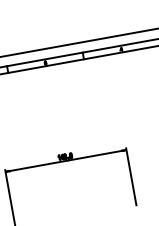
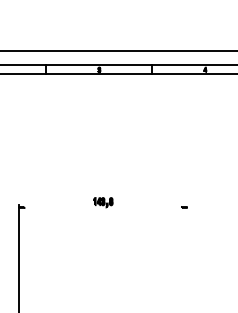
line: (65, 161) -> (102, 207), removed
line: (131, 176) -> (187, 244), removed

